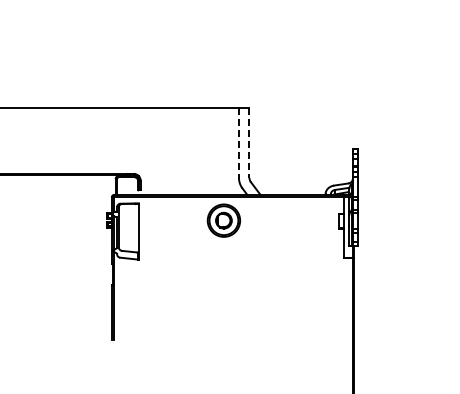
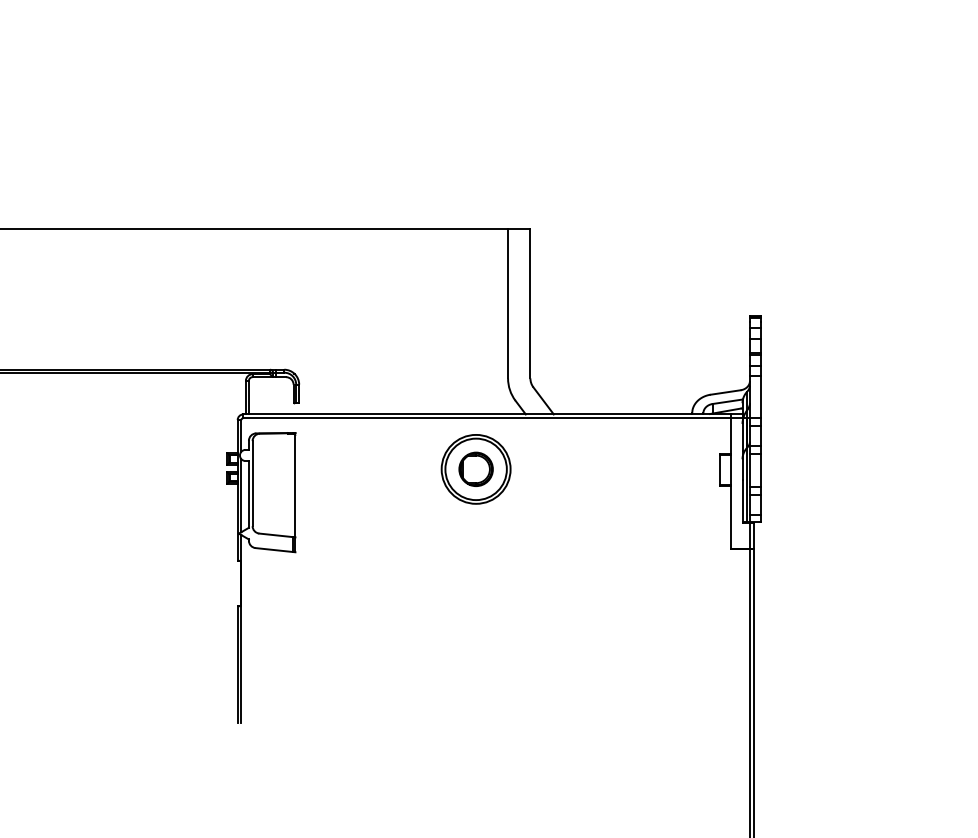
line: (238, 143) -> (507, 305), dashed -> solid
line: (249, 143) -> (530, 305), dashed -> solid

